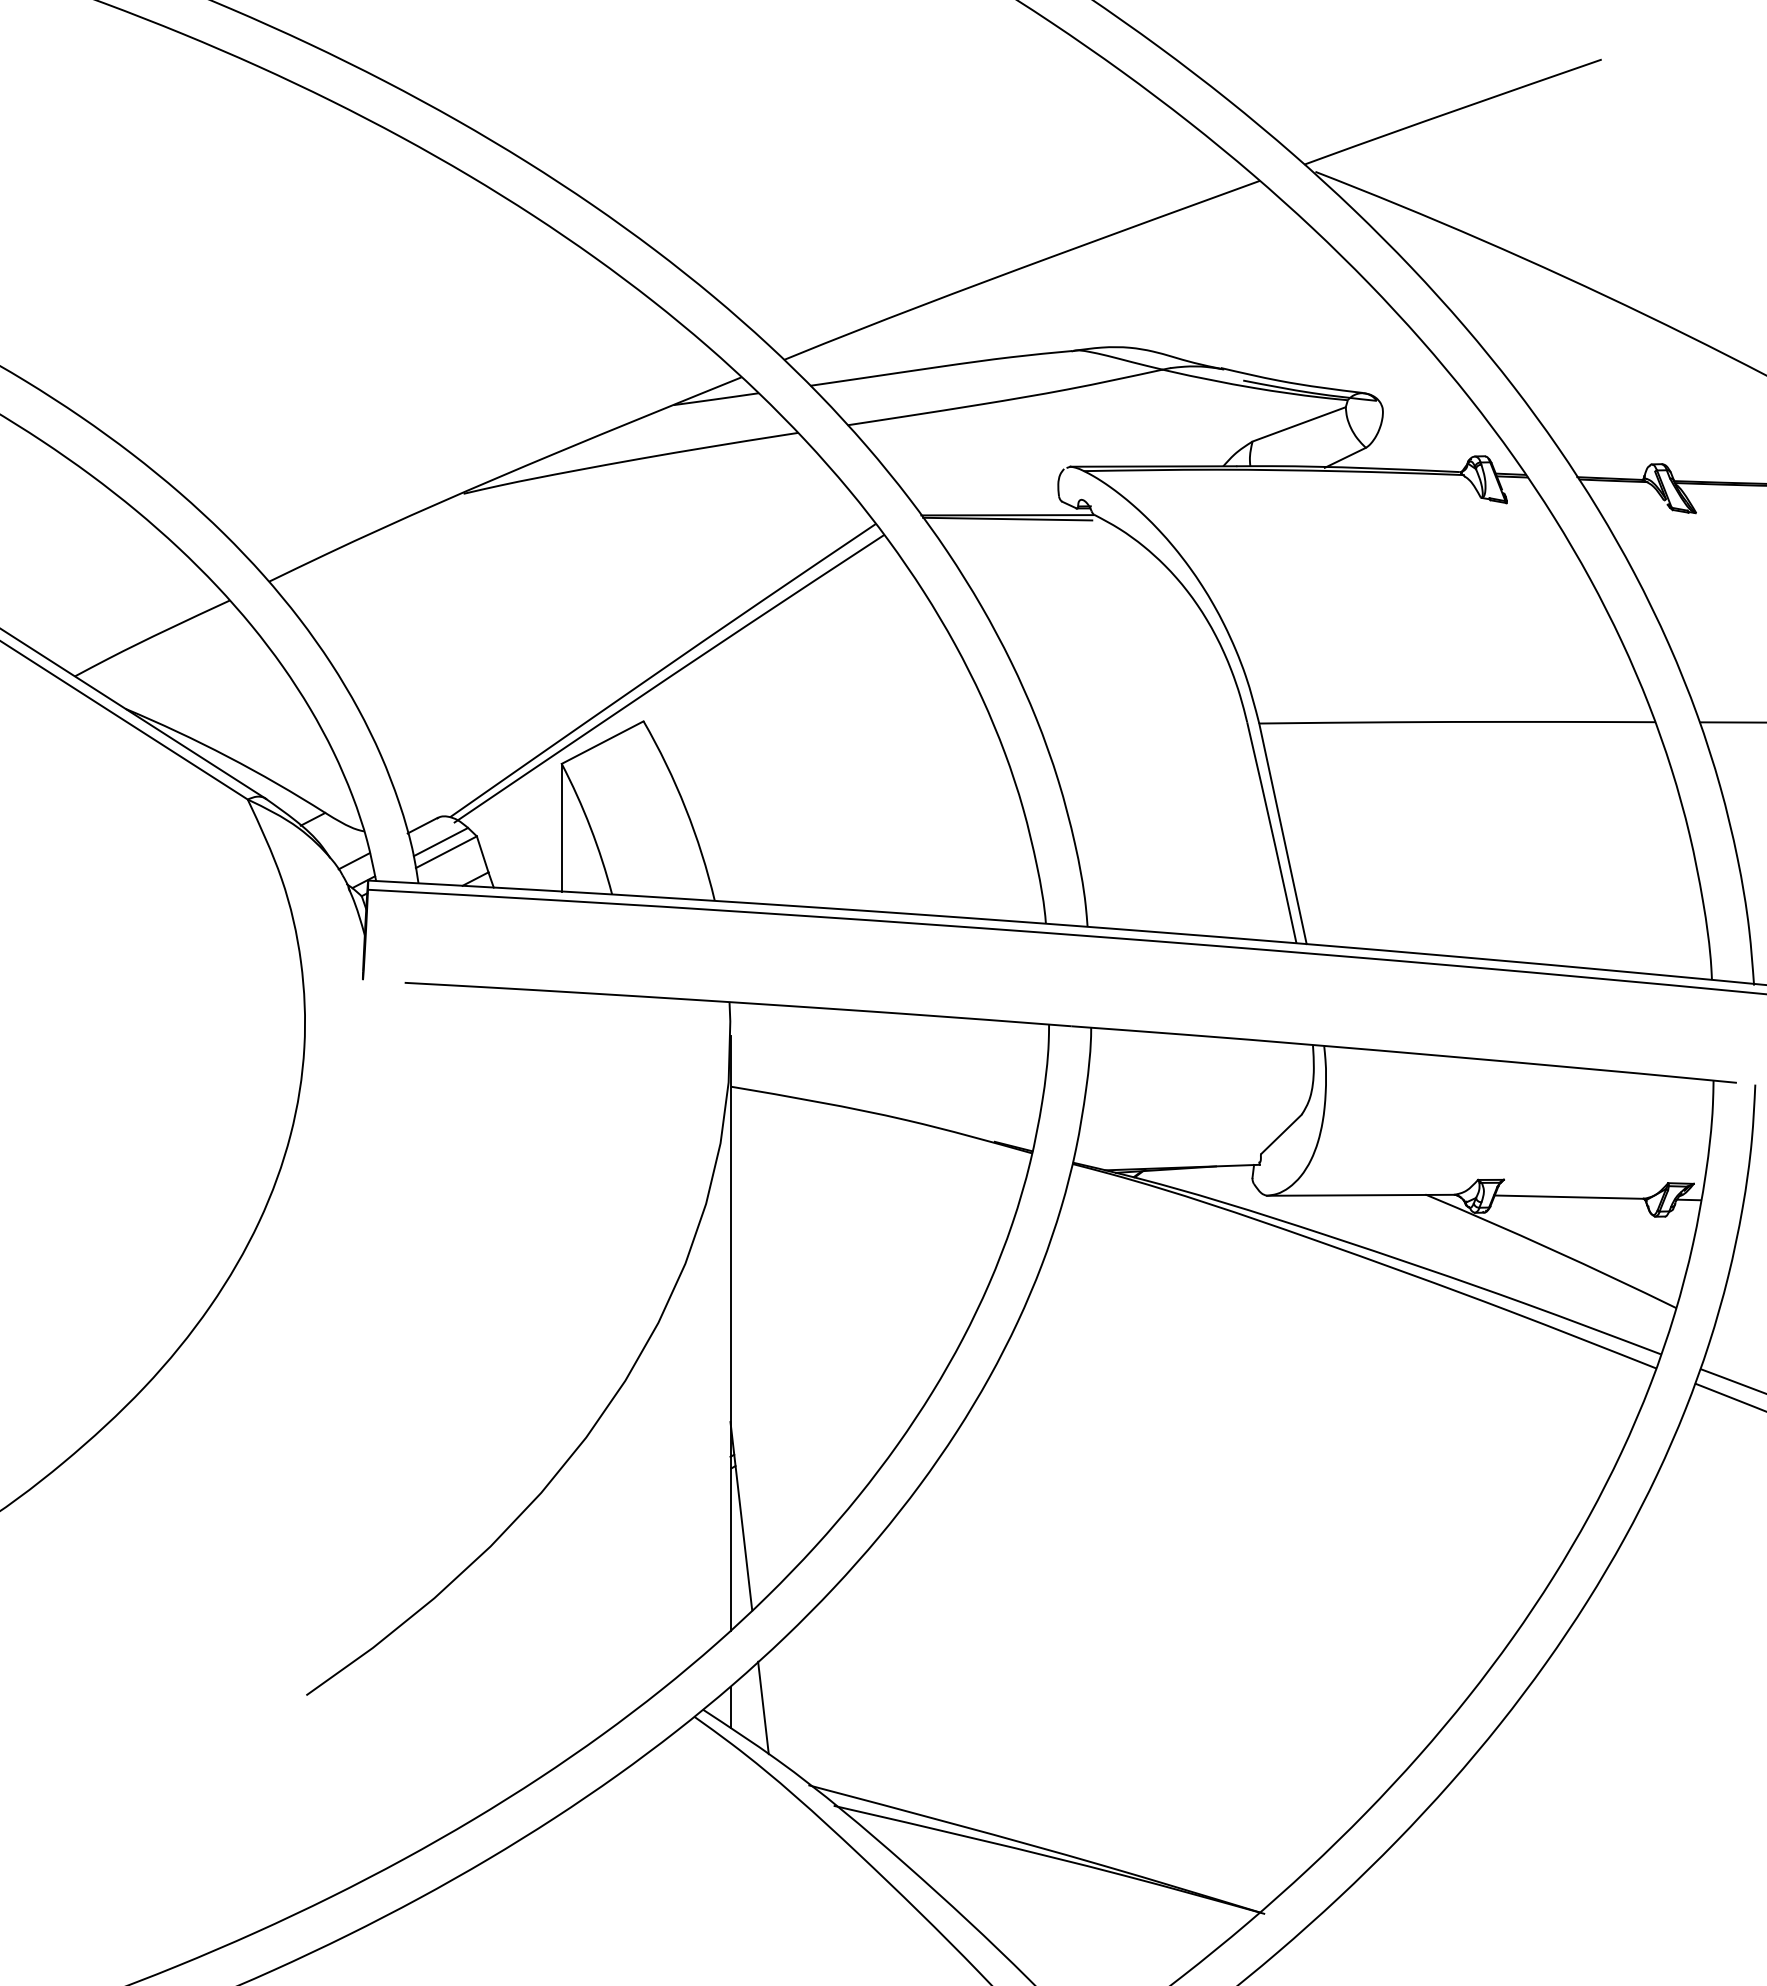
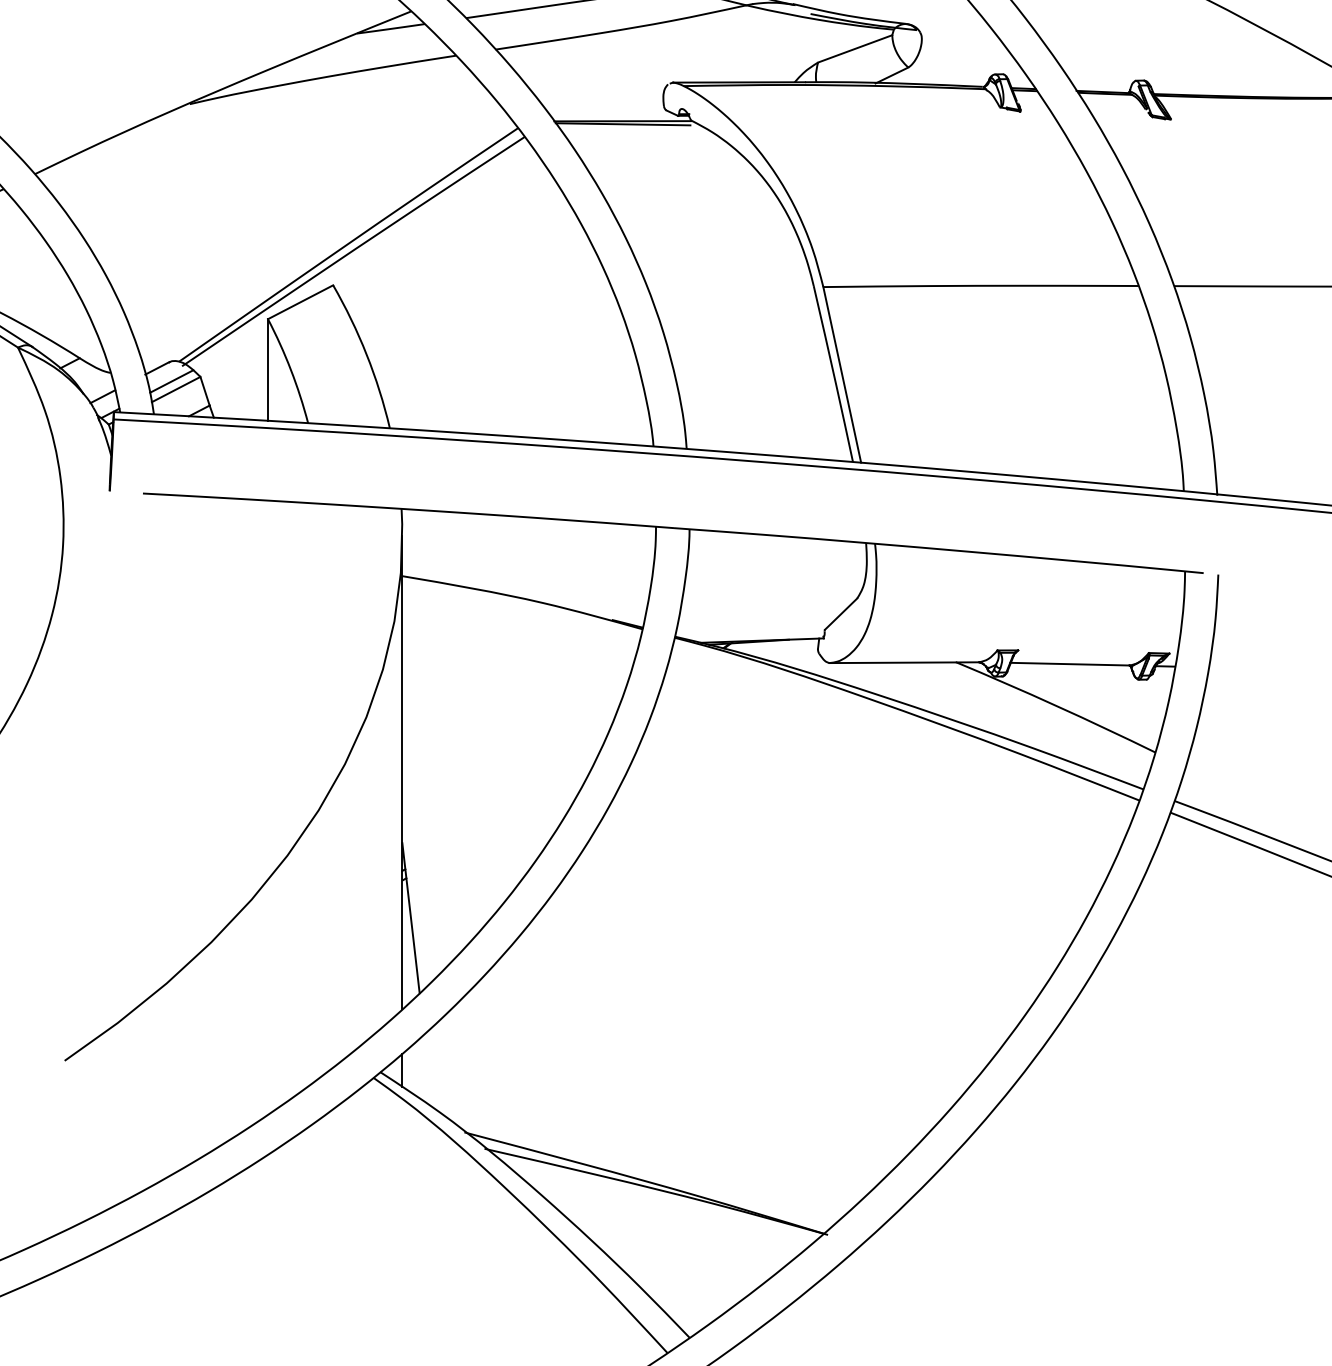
line: (763, 1707) -> (428, 1070), removed

